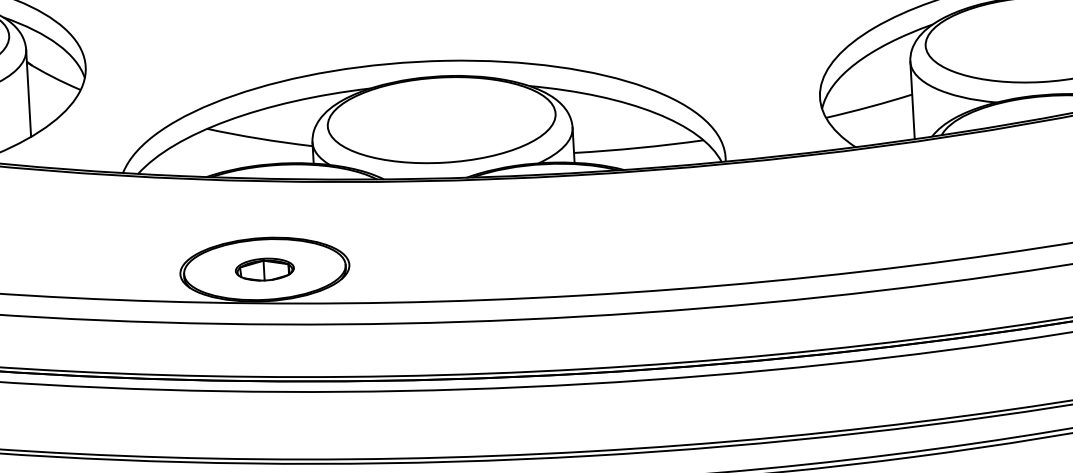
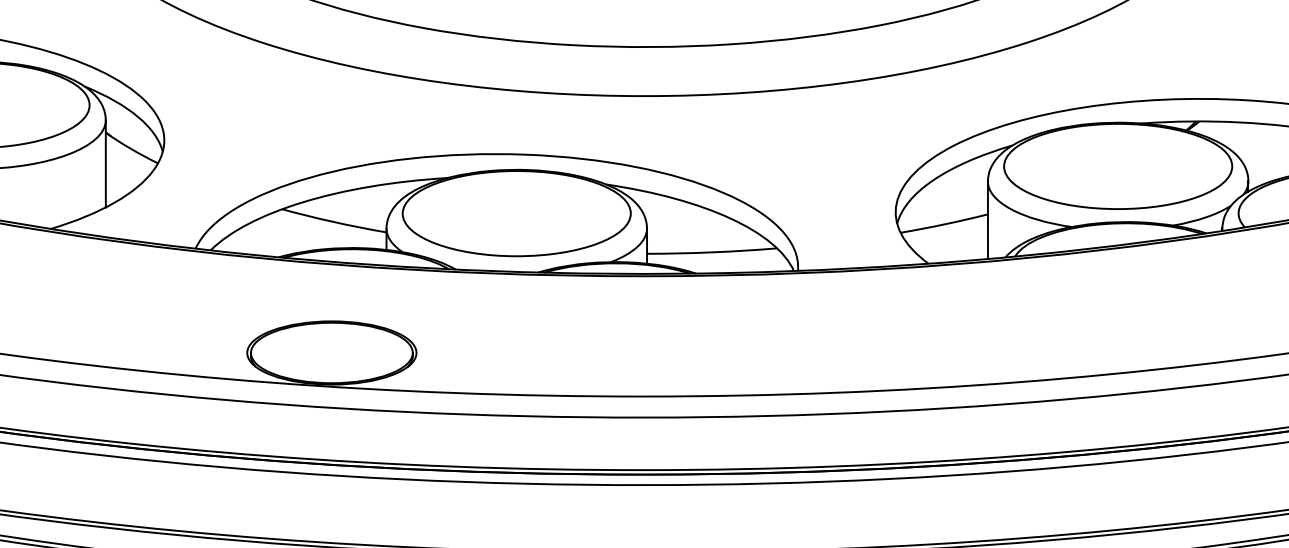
part: (264, 269) -> (331, 352), removed

